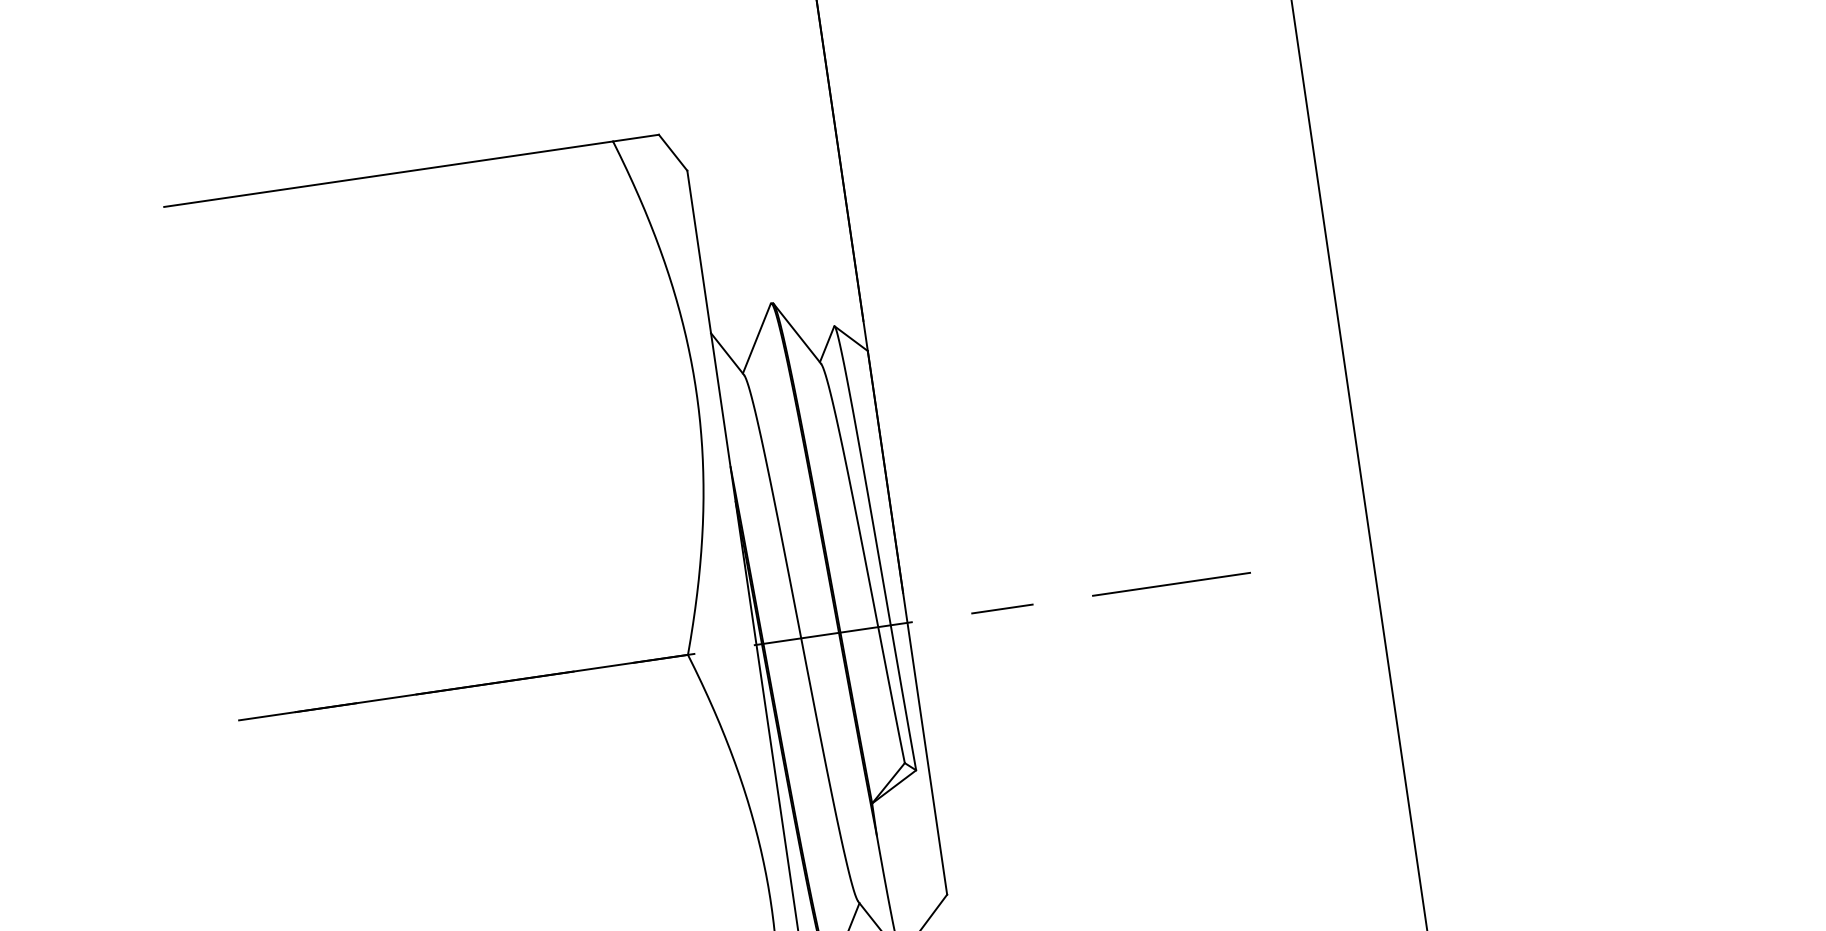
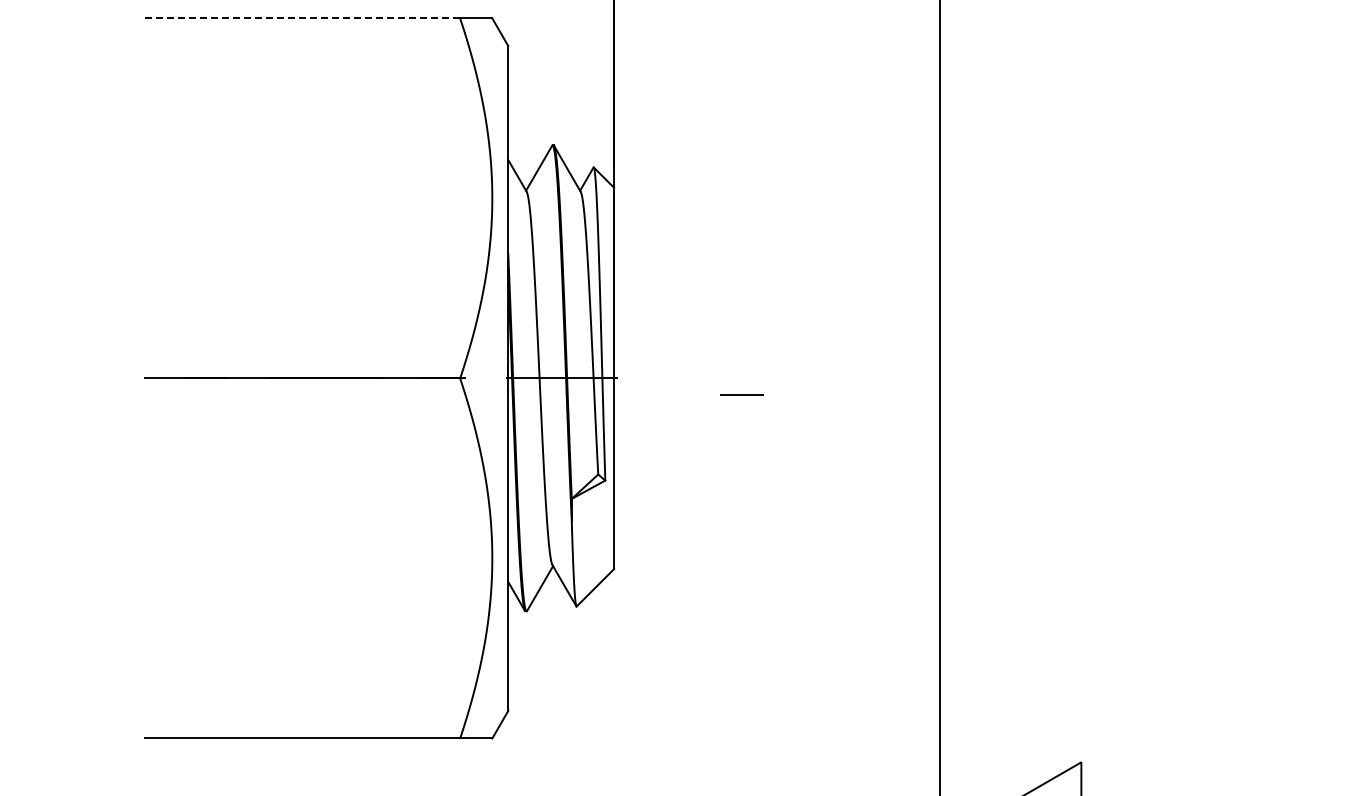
line: (388, 174) -> (302, 18), solid -> dashed
line: (1170, 583) -> (798, 377), removed
line: (1001, 607) -> (741, 394), moved

